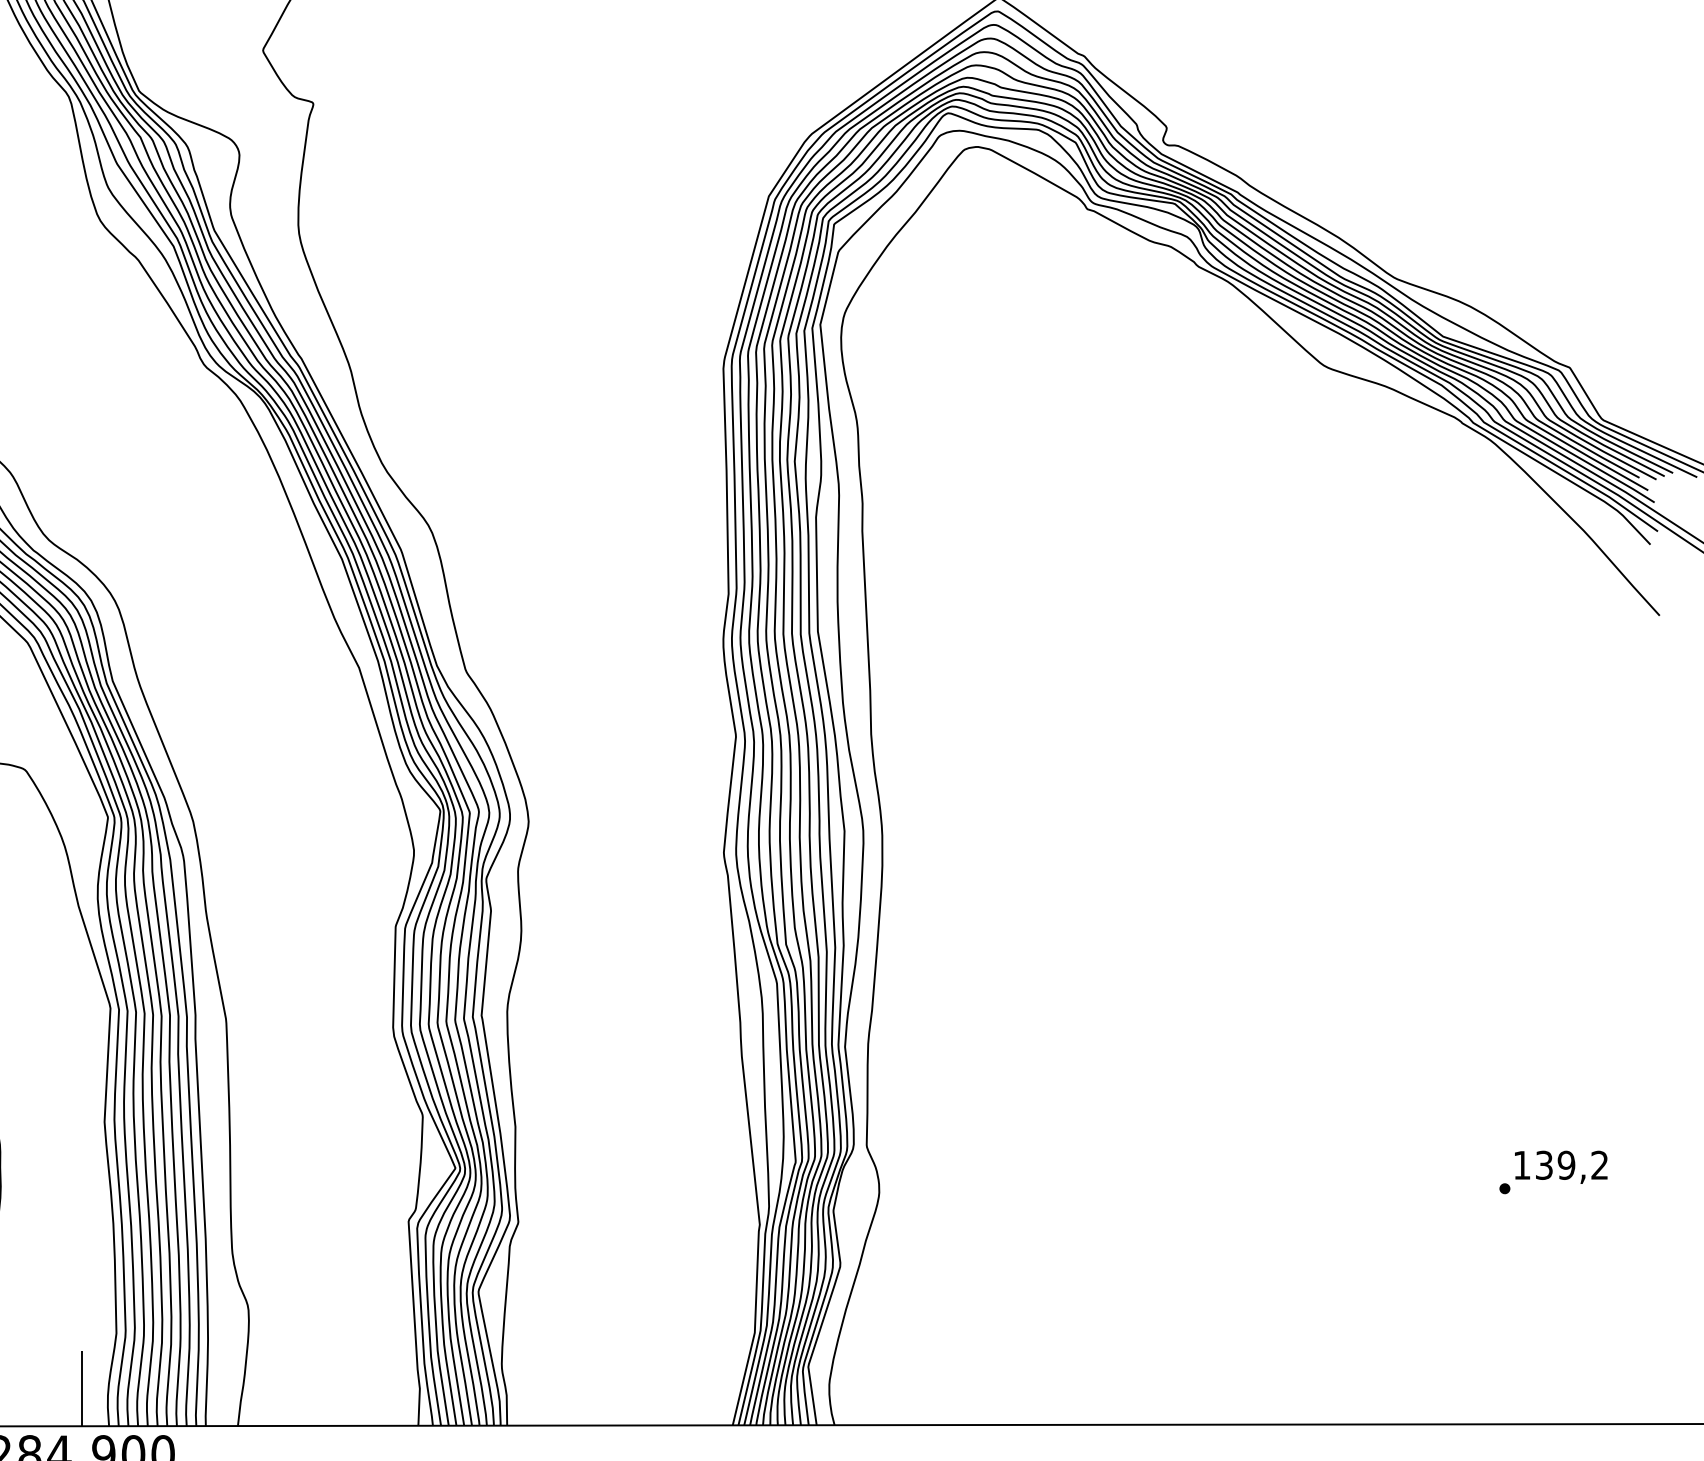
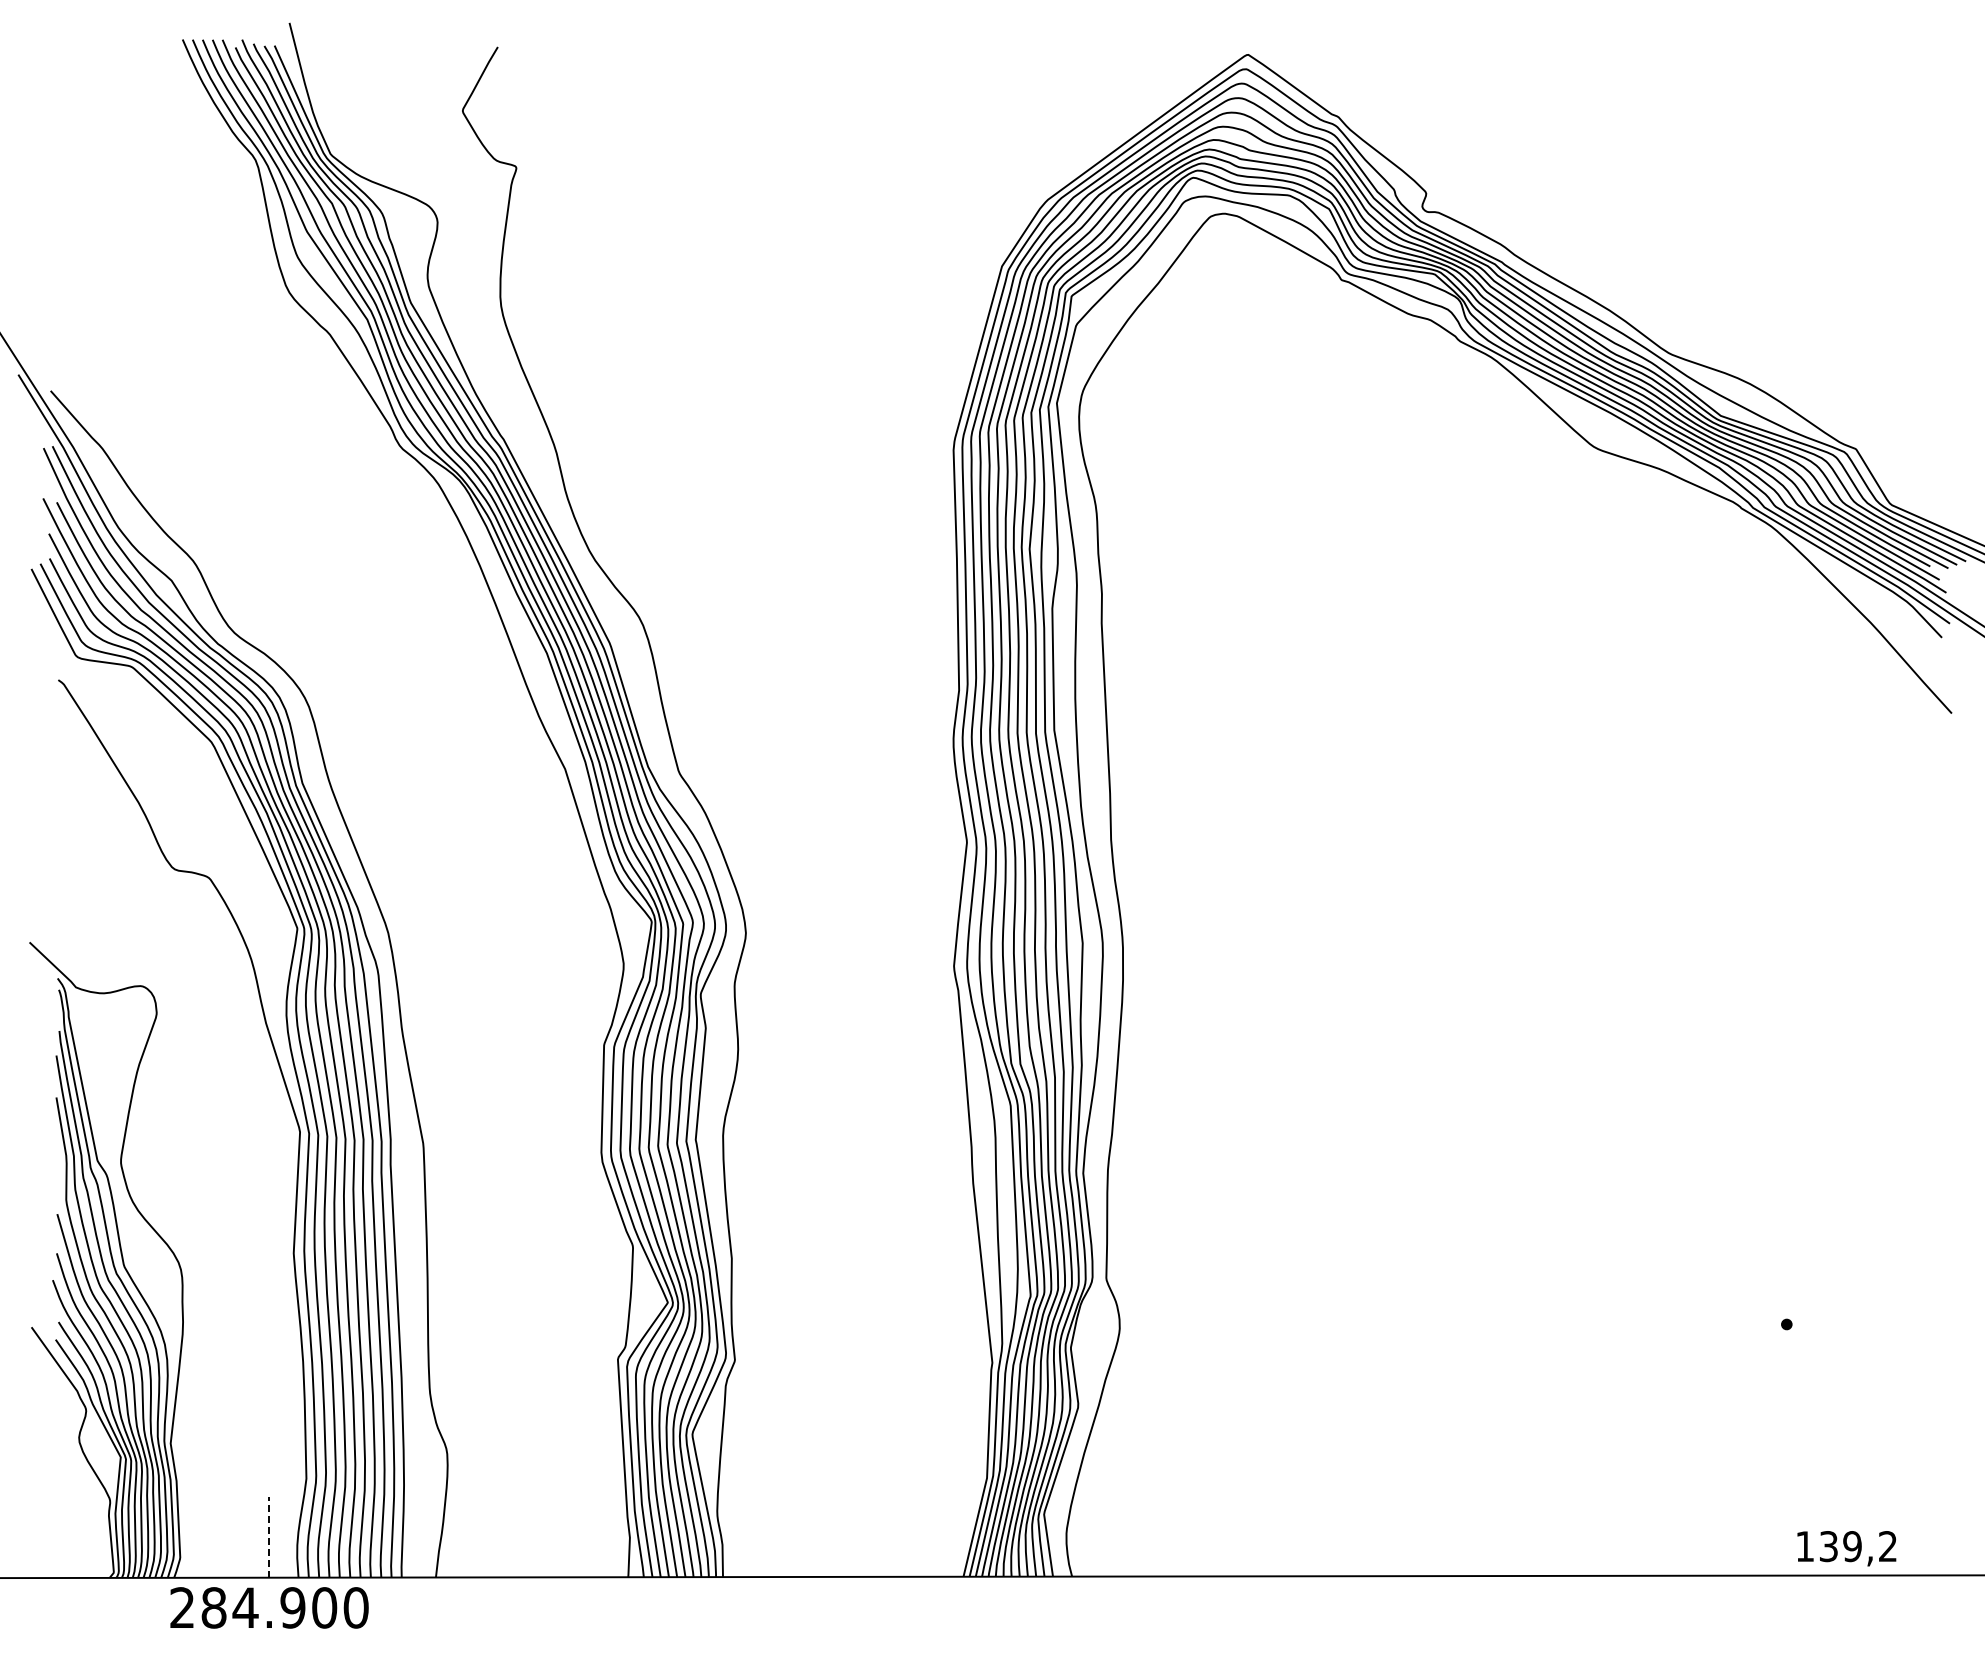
text: (1560, 1167) -> (1846, 1548), moved
line: (81, 1387) -> (269, 1536), solid -> dashed

